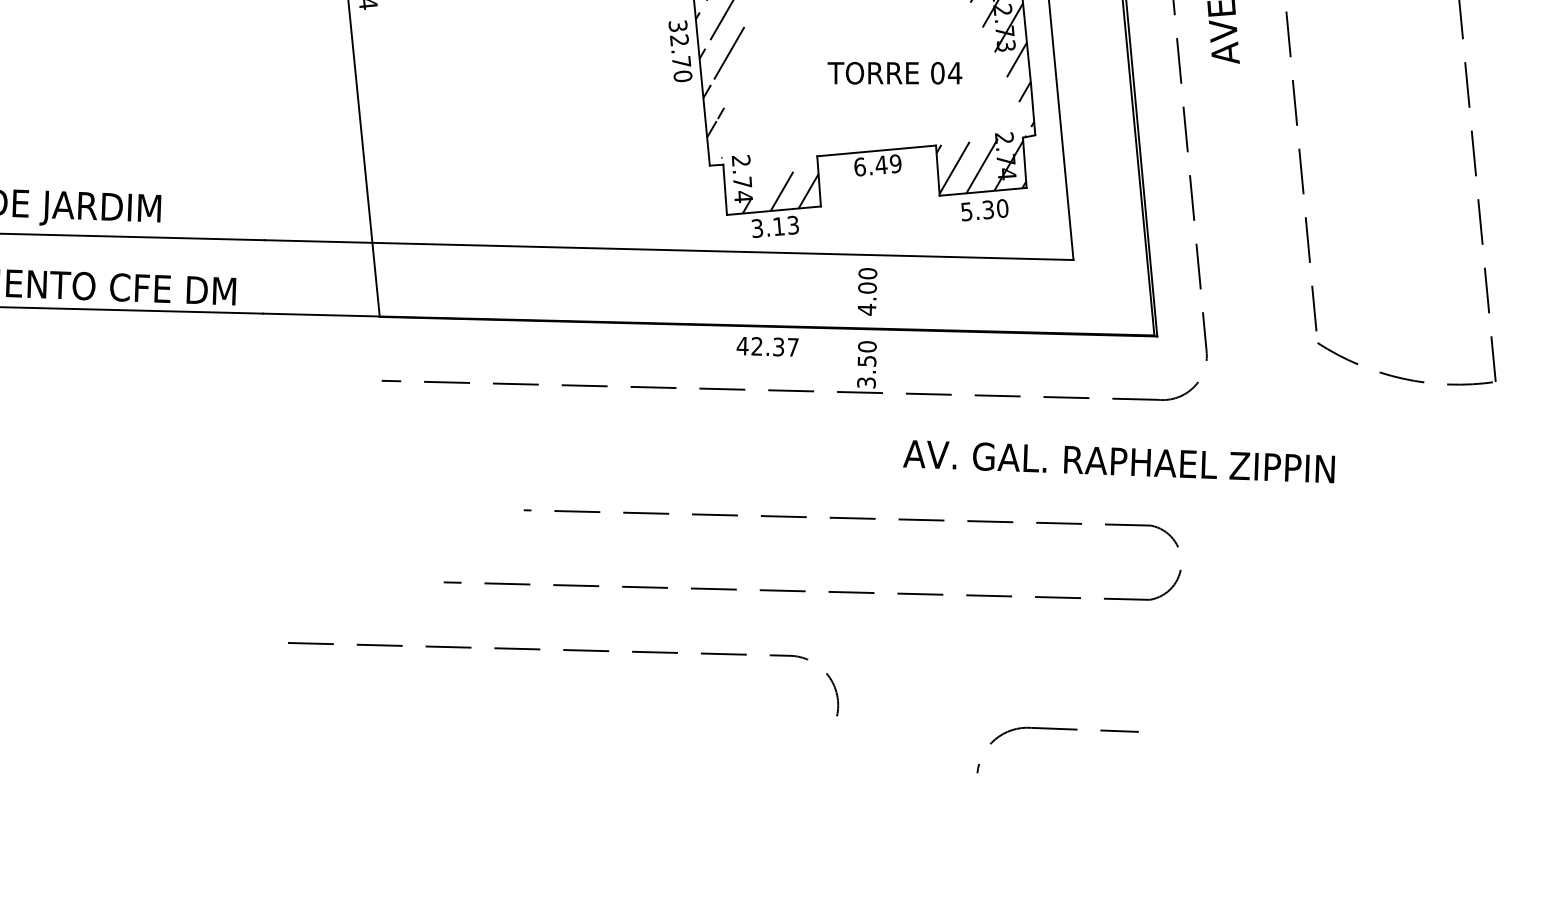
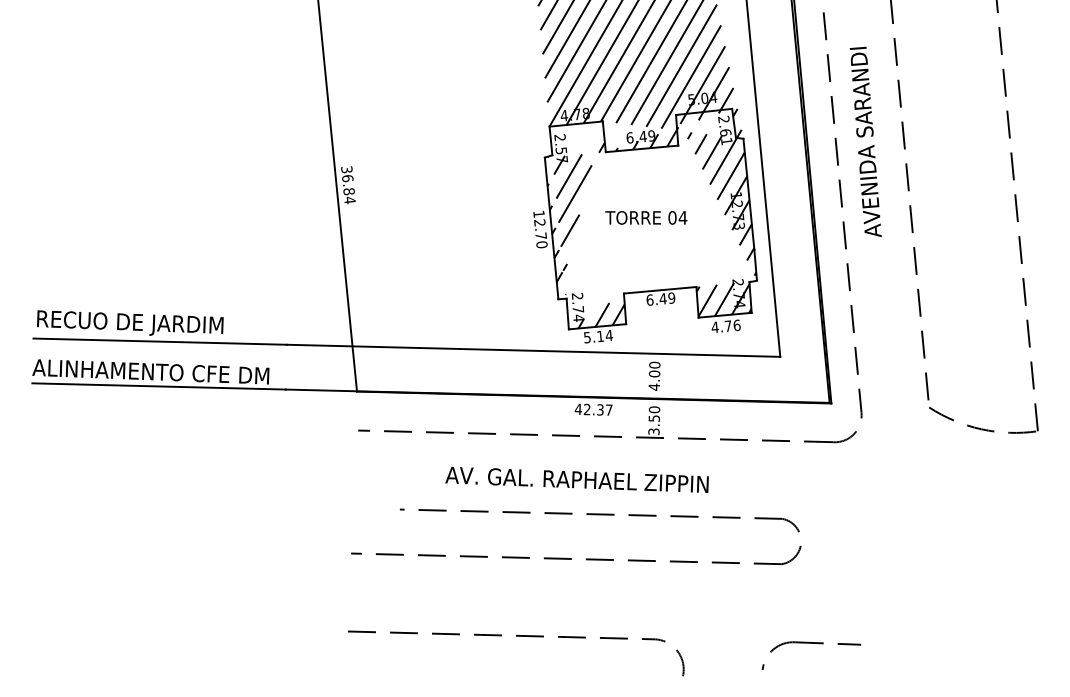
text: (677, 25) -> (538, 213), 32.70 -> 12.70
text: (895, 72) -> (646, 217), moved
text: (983, 210) -> (725, 326), 5.30 -> 4.76
text: (775, 225) -> (598, 335), 3.13 -> 5.14
text: (1118, 461) -> (576, 479), moved
part: (806, 518) -> (572, 514), moved
part: (564, 651) -> (516, 636), moved
part: (1057, 729) -> (811, 643), moved

